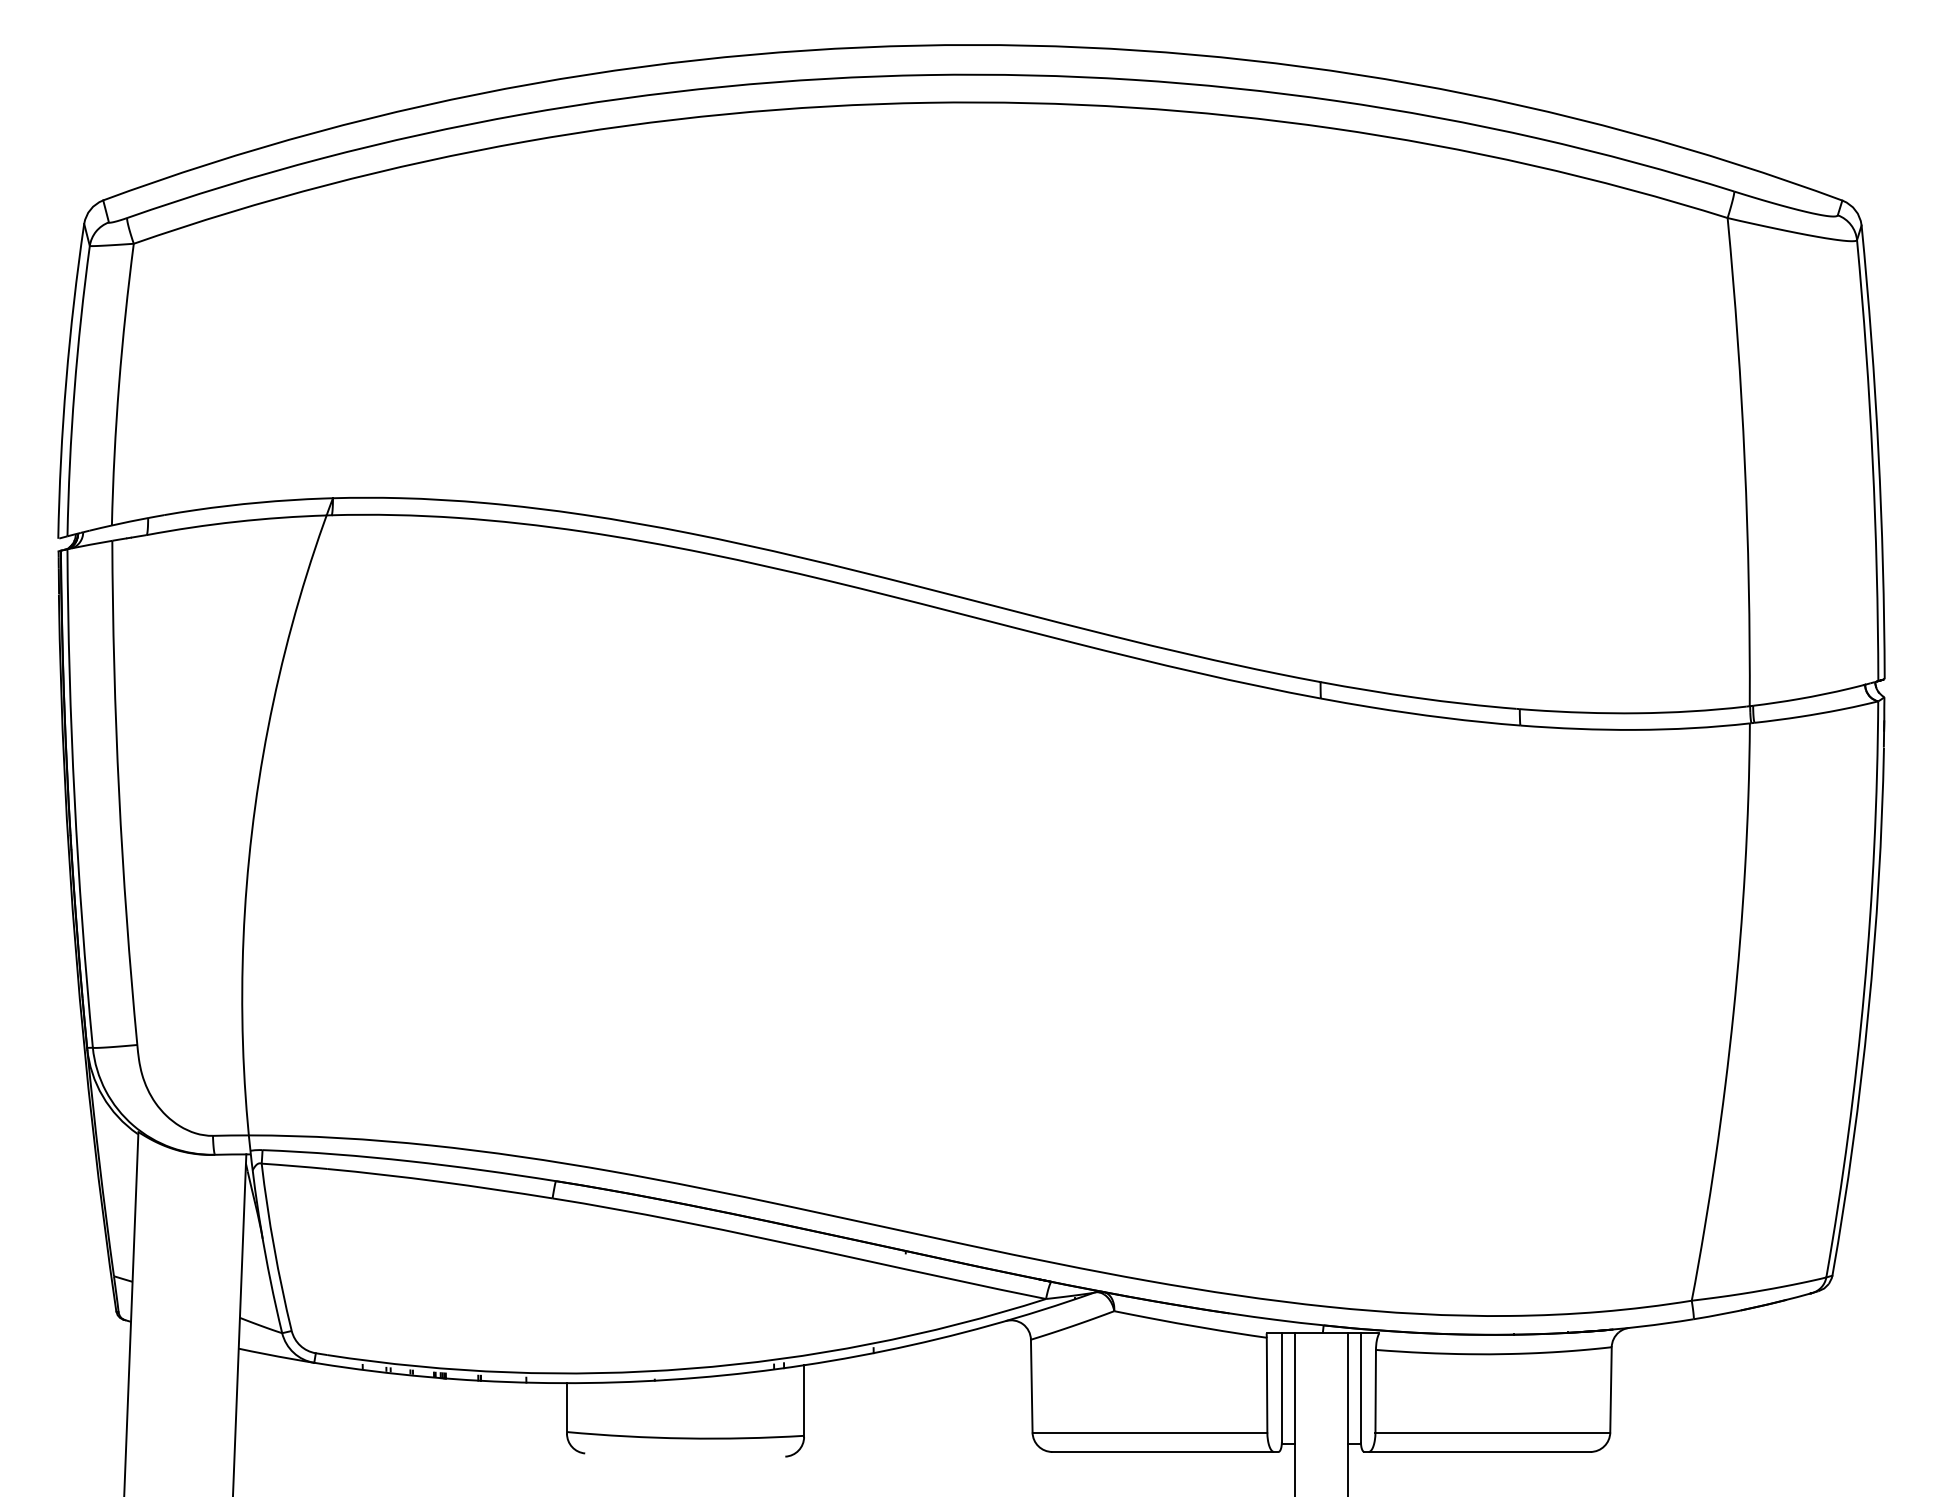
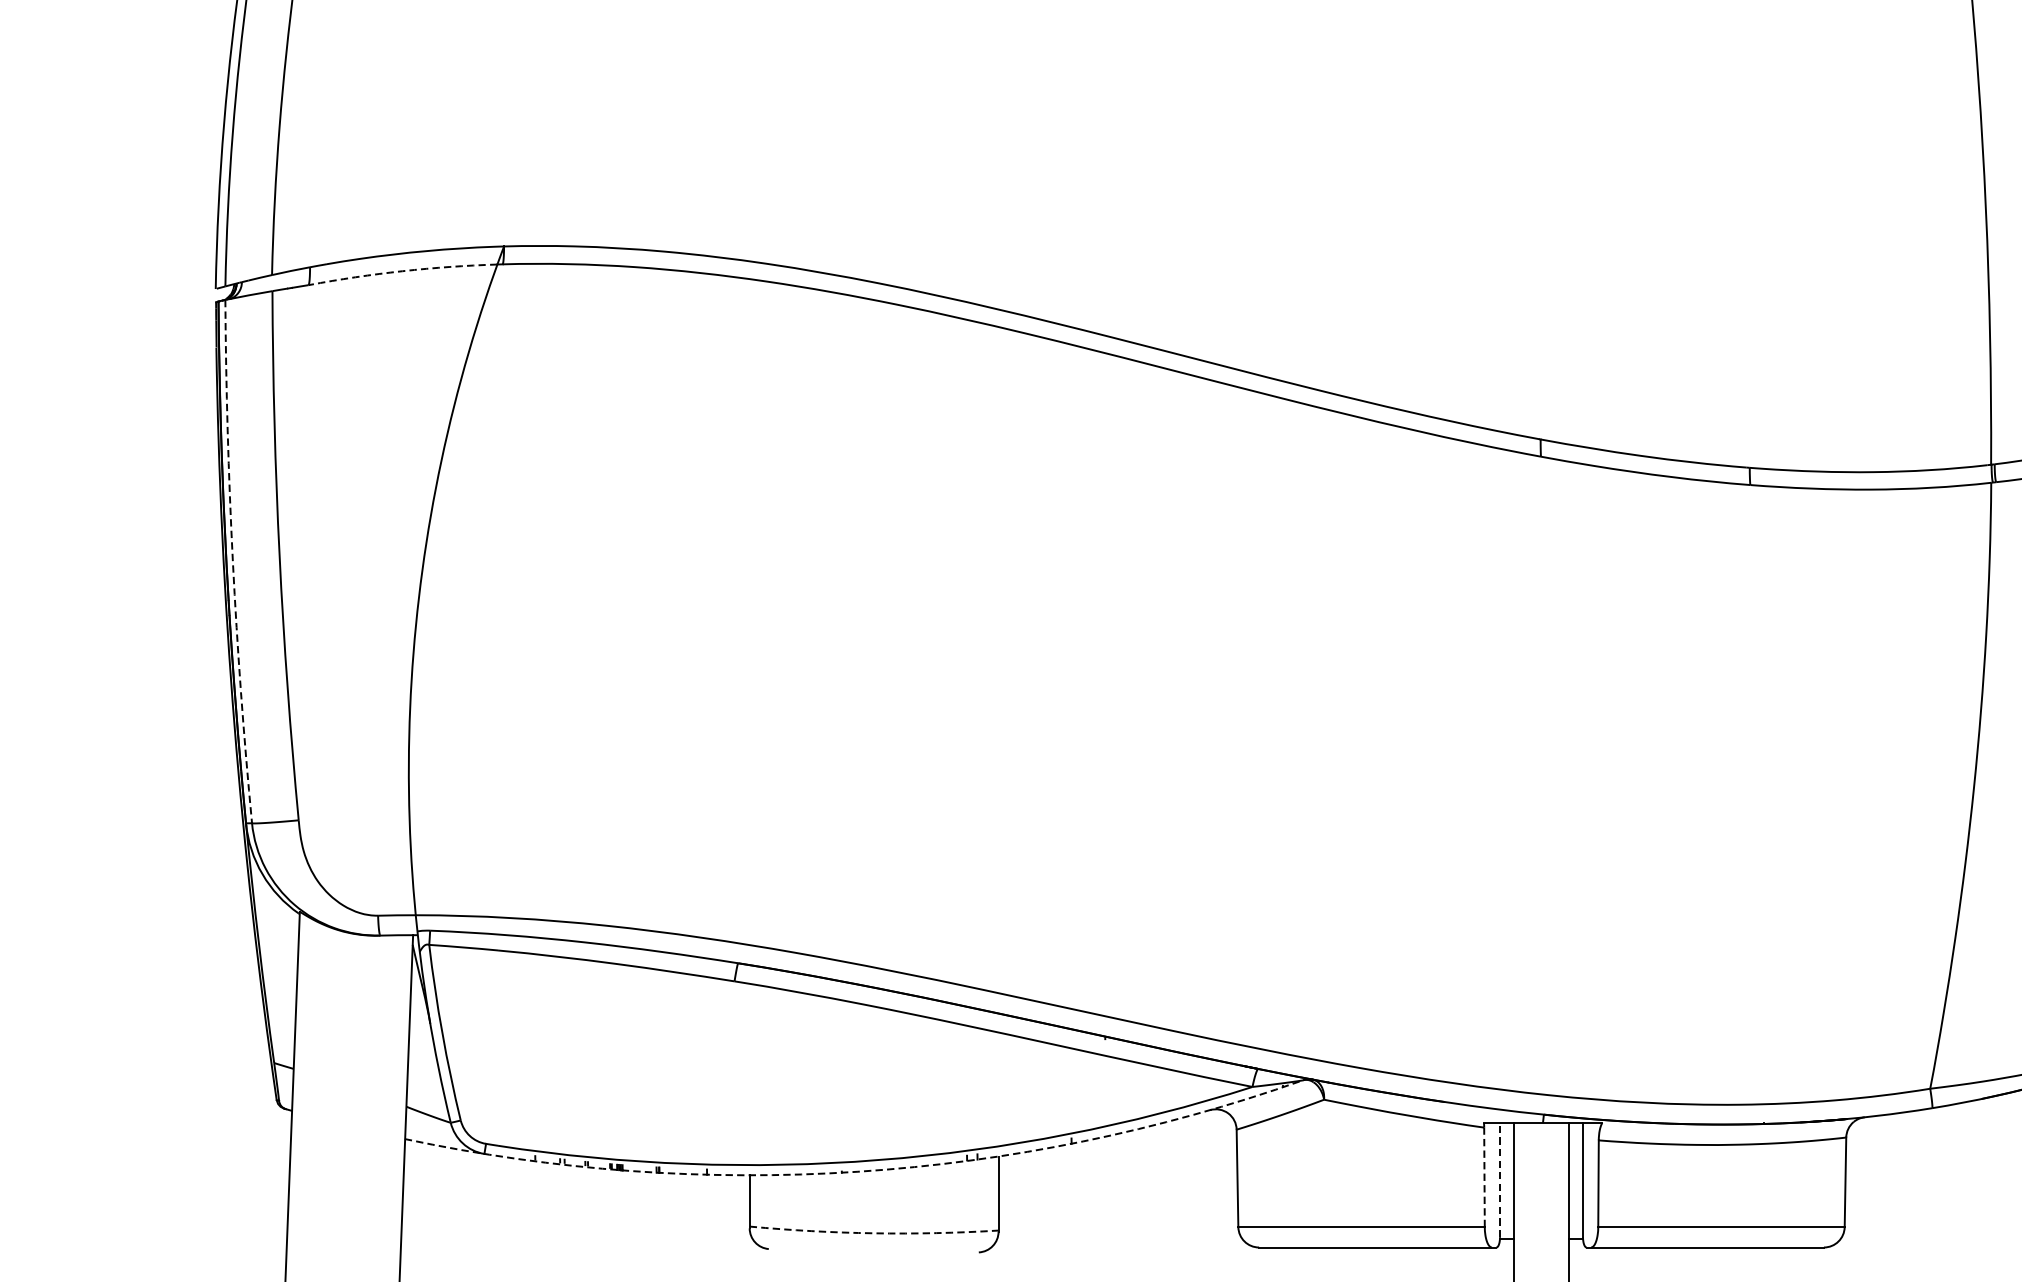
arc: (236, 521) -> (402, 270), solid -> dashed
arc: (74, 798) -> (232, 561), solid -> dashed
arc: (670, 1379) -> (858, 1171), solid -> dashed
line: (1267, 1384) -> (1484, 1176), solid -> dashed
line: (1281, 1387) -> (1499, 1179), solid -> dashed
arc: (685, 1438) -> (874, 1233), solid -> dashed

